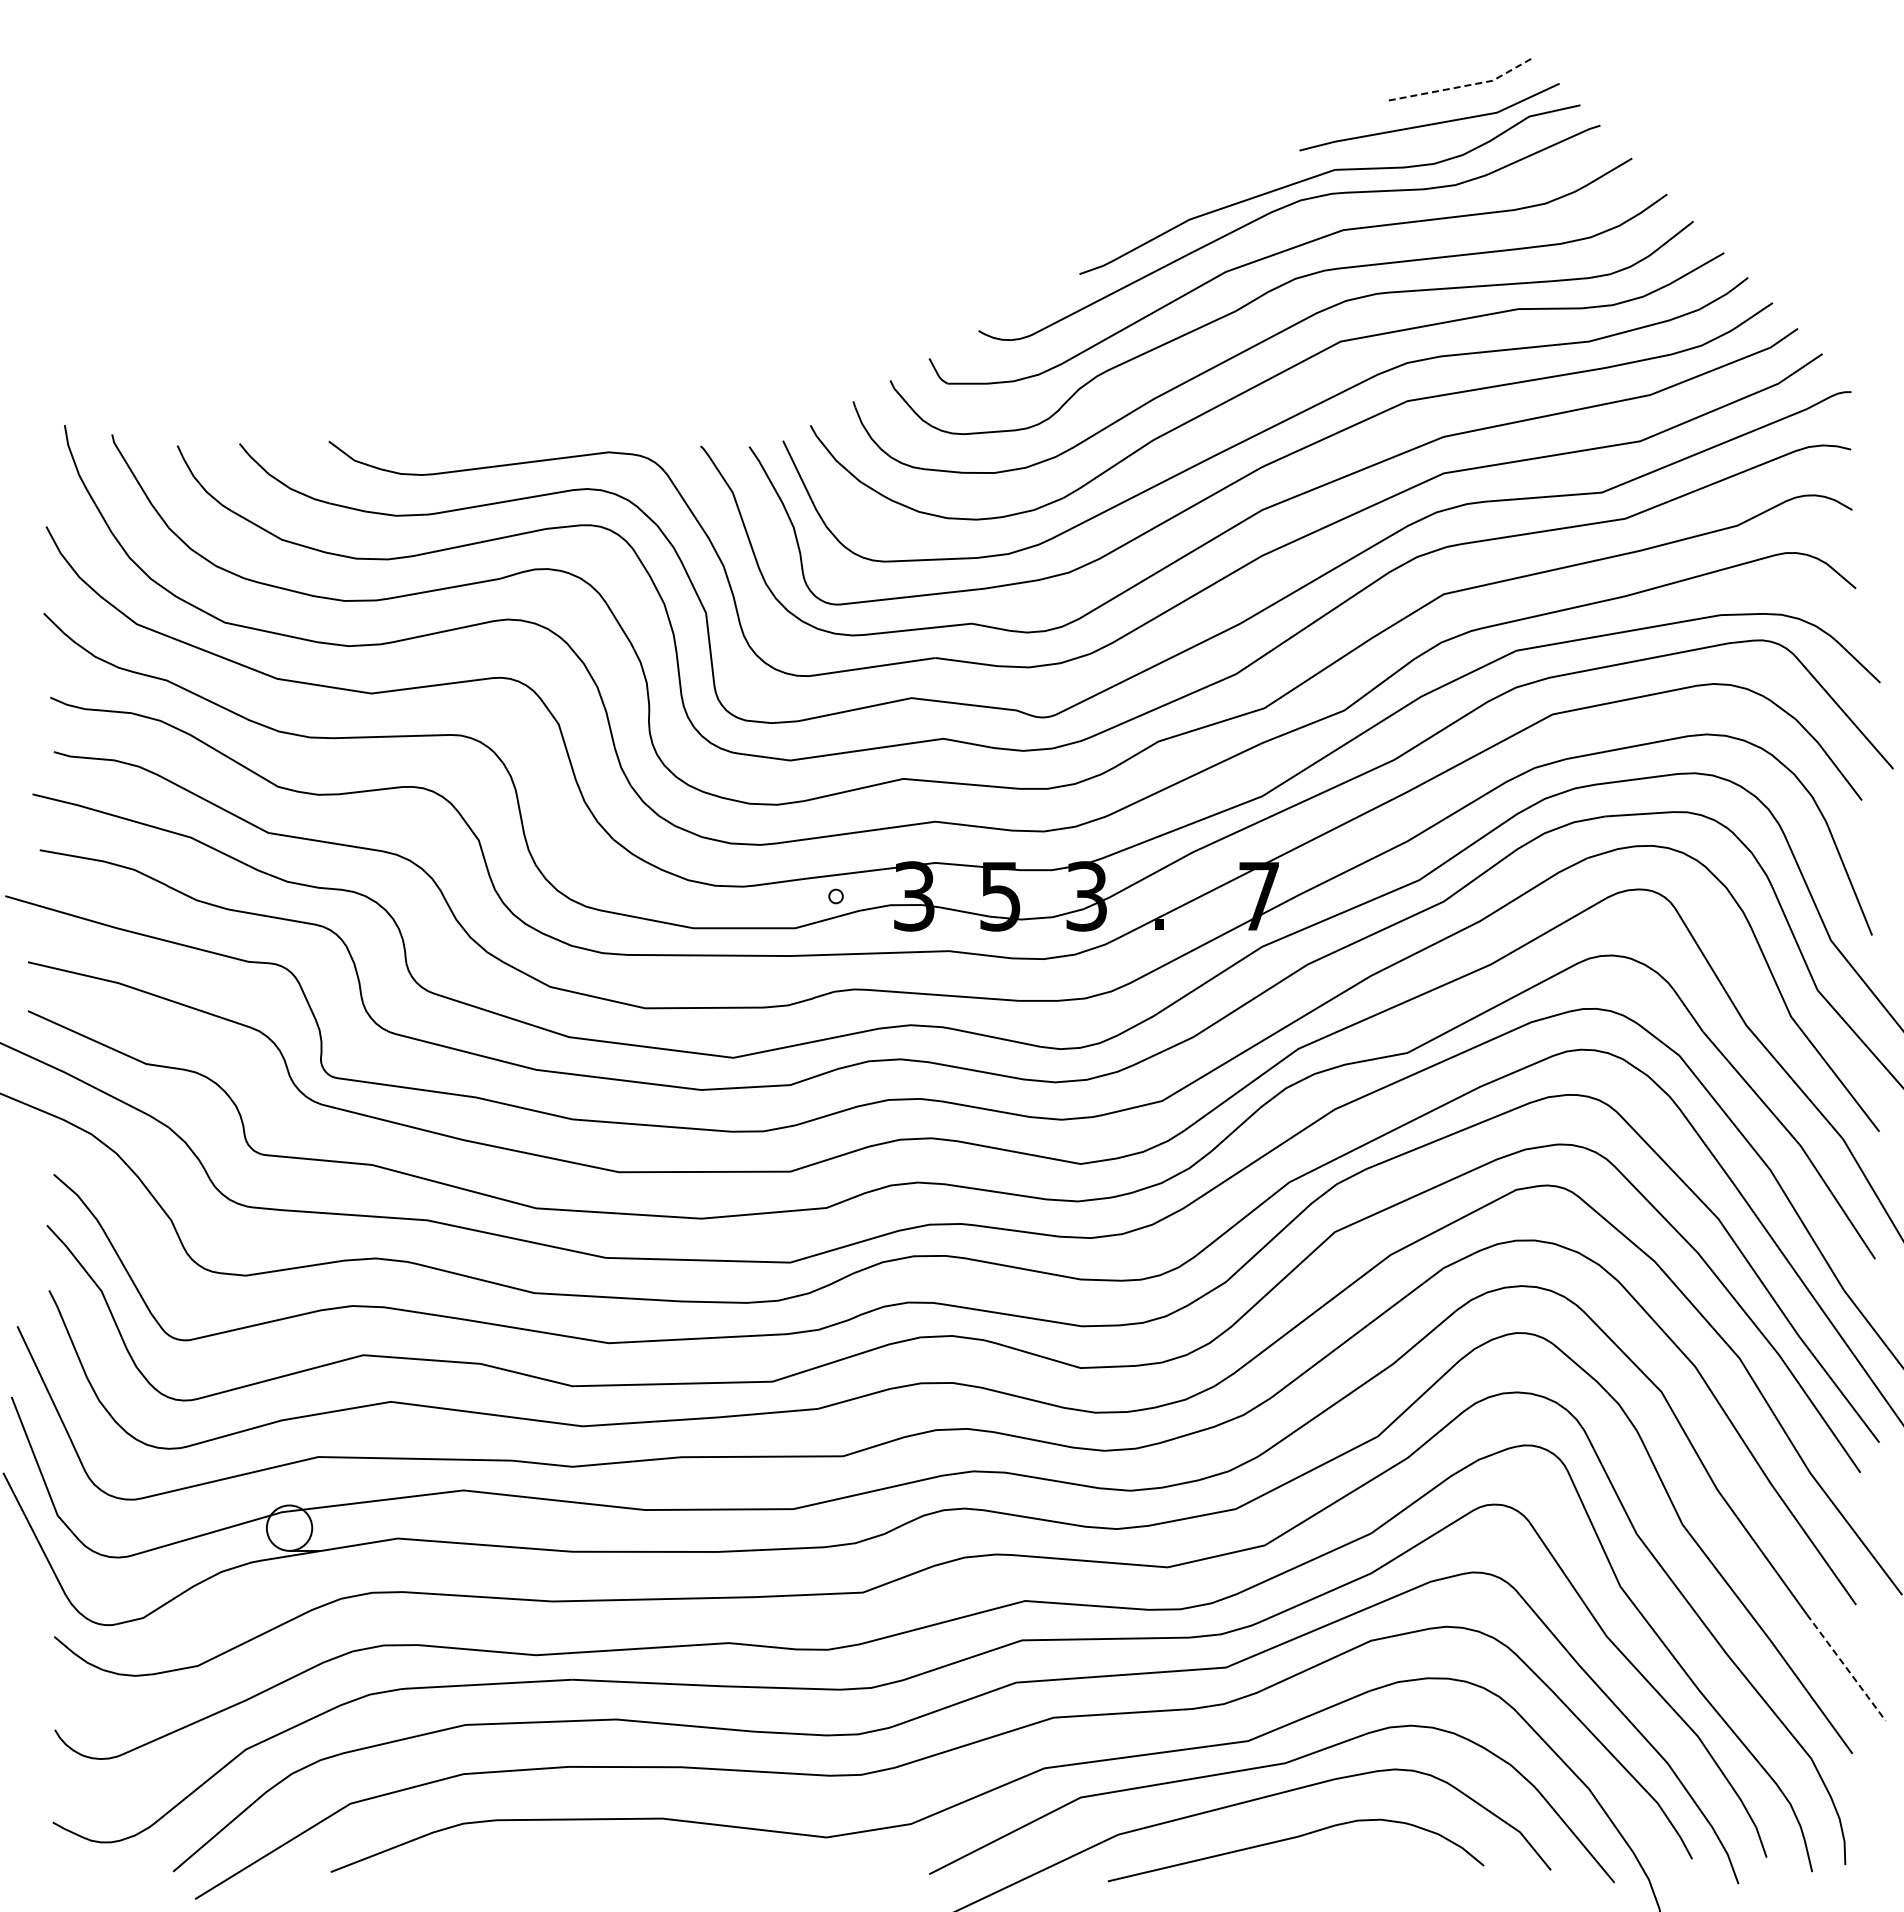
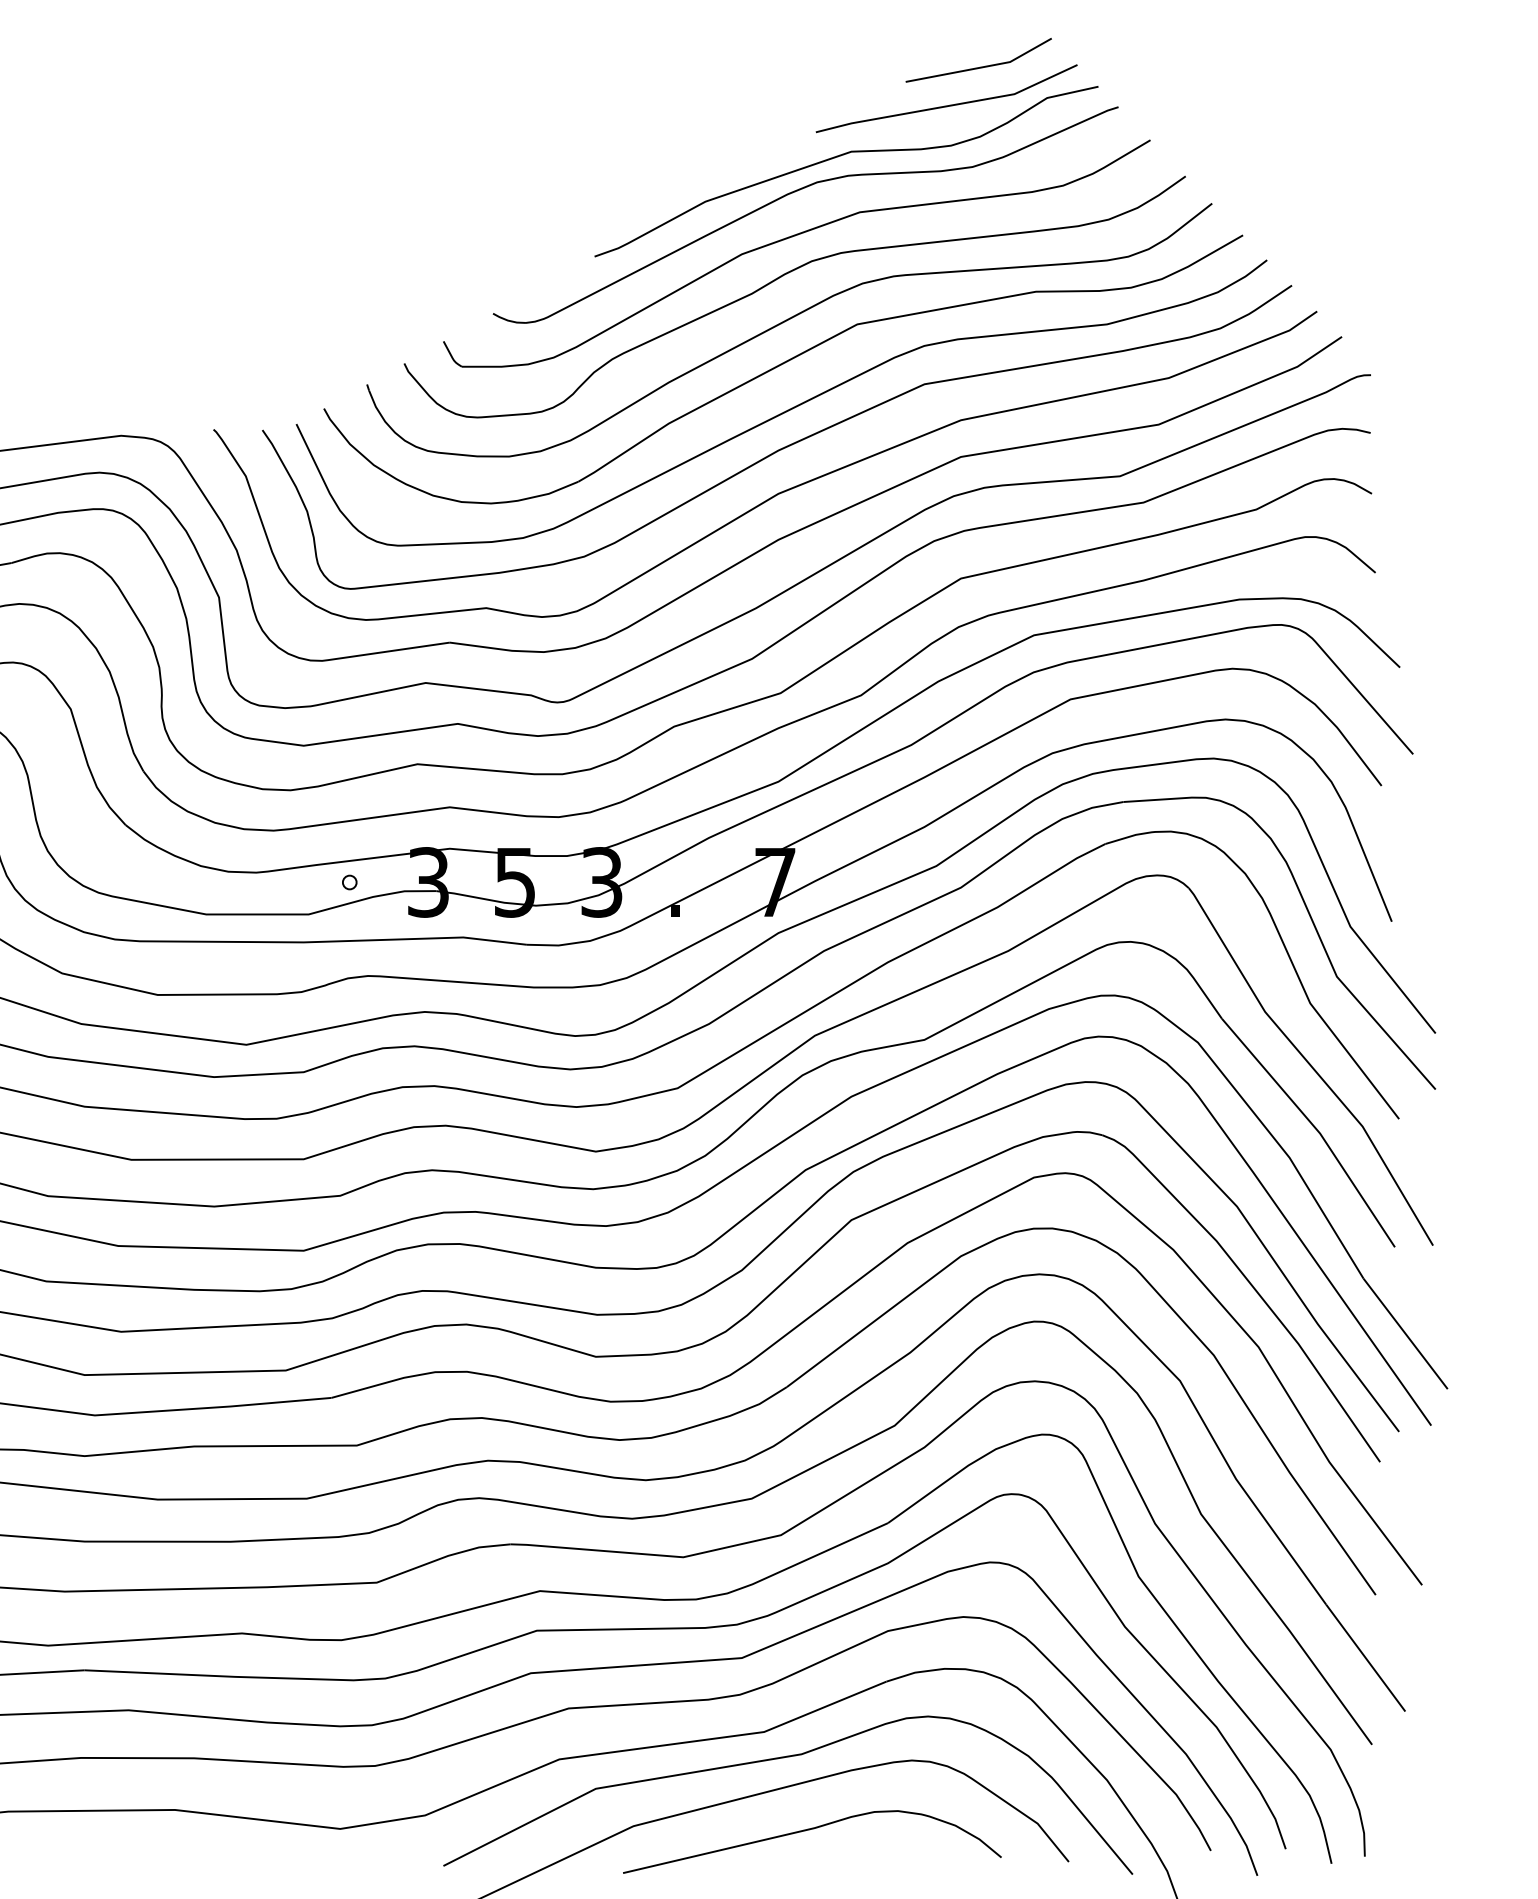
line: (1465, 86) -> (982, 67), dashed -> solid
line: (1846, 1667) -> (1366, 1657), dashed -> solid

